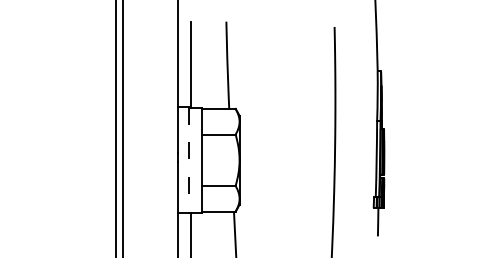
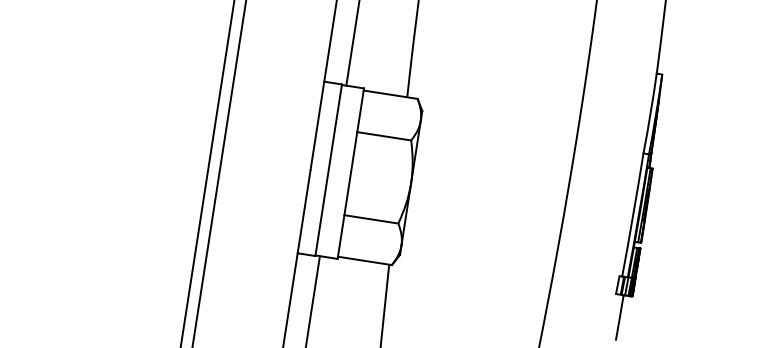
line: (188, 160) -> (328, 170), dashed -> solid

